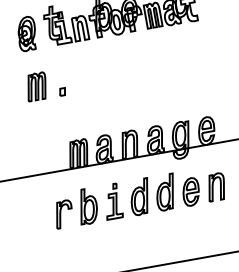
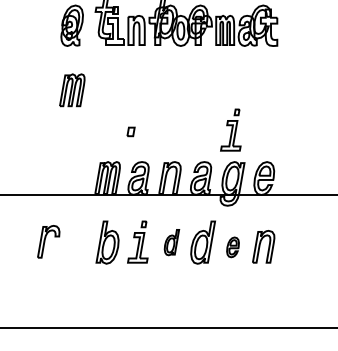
part: (62, 91) -> (130, 131), moved
part: (171, 95) -> (230, 129), added
part: (190, 192) -> (232, 247), size x0.6
part: (140, 197) -> (171, 242), size x0.6
part: (63, 214) -> (48, 241), moved

